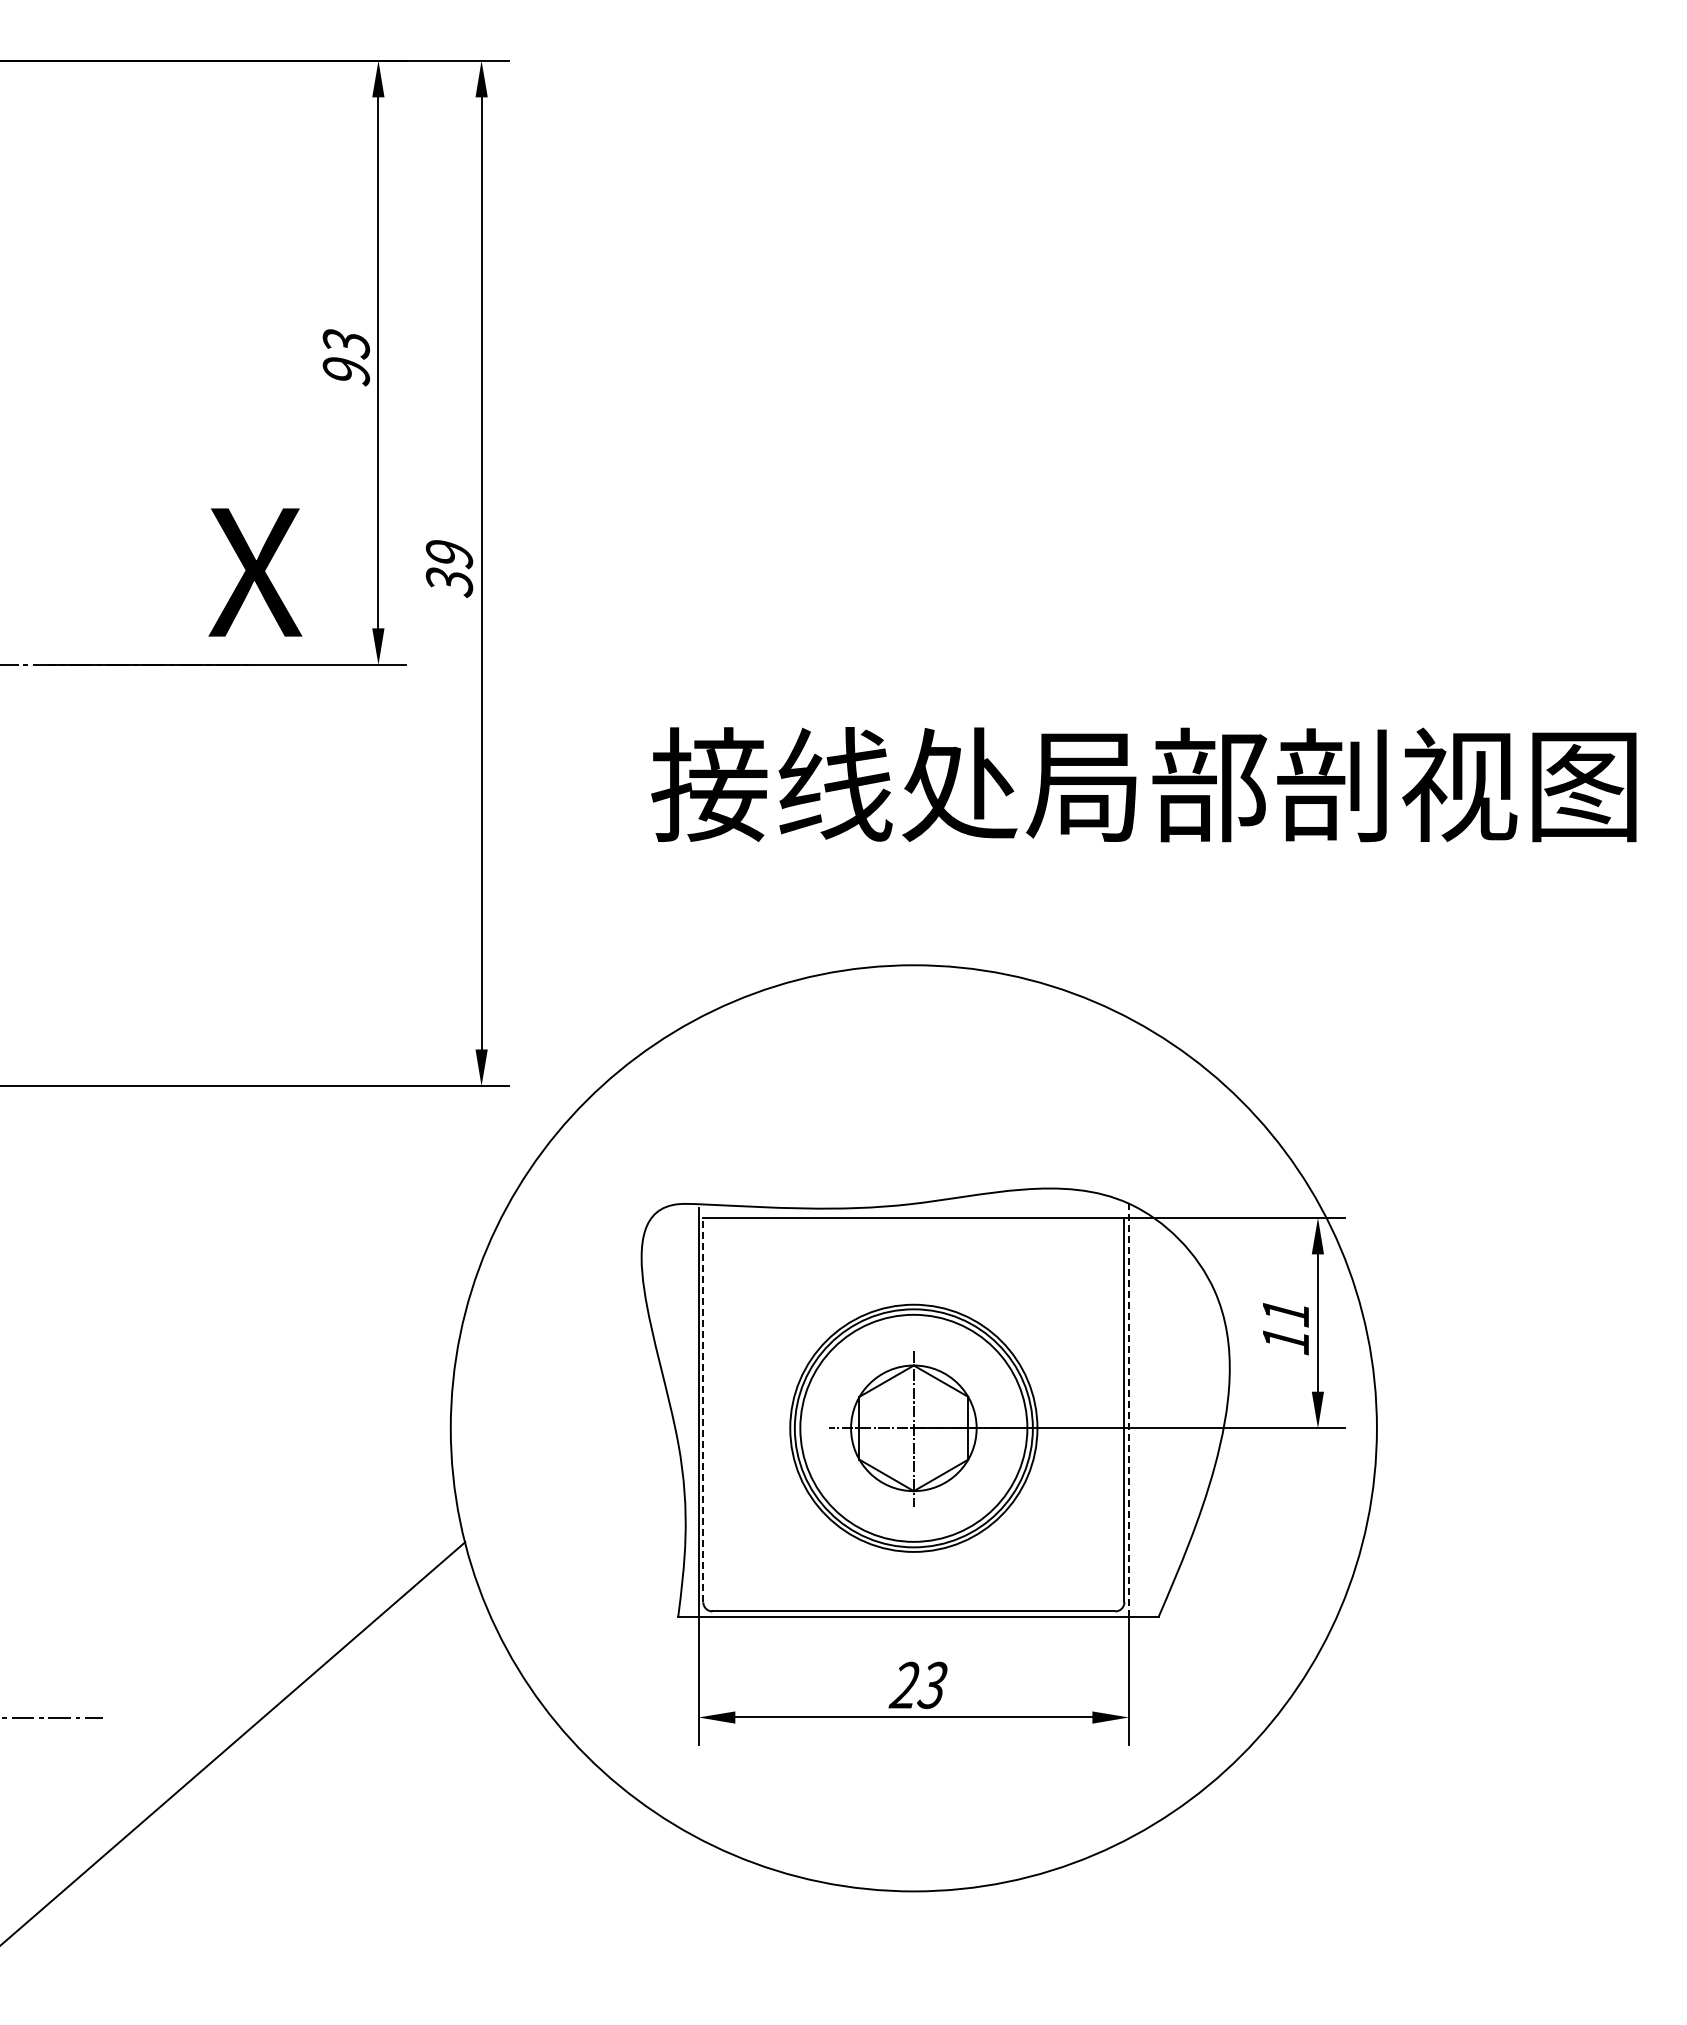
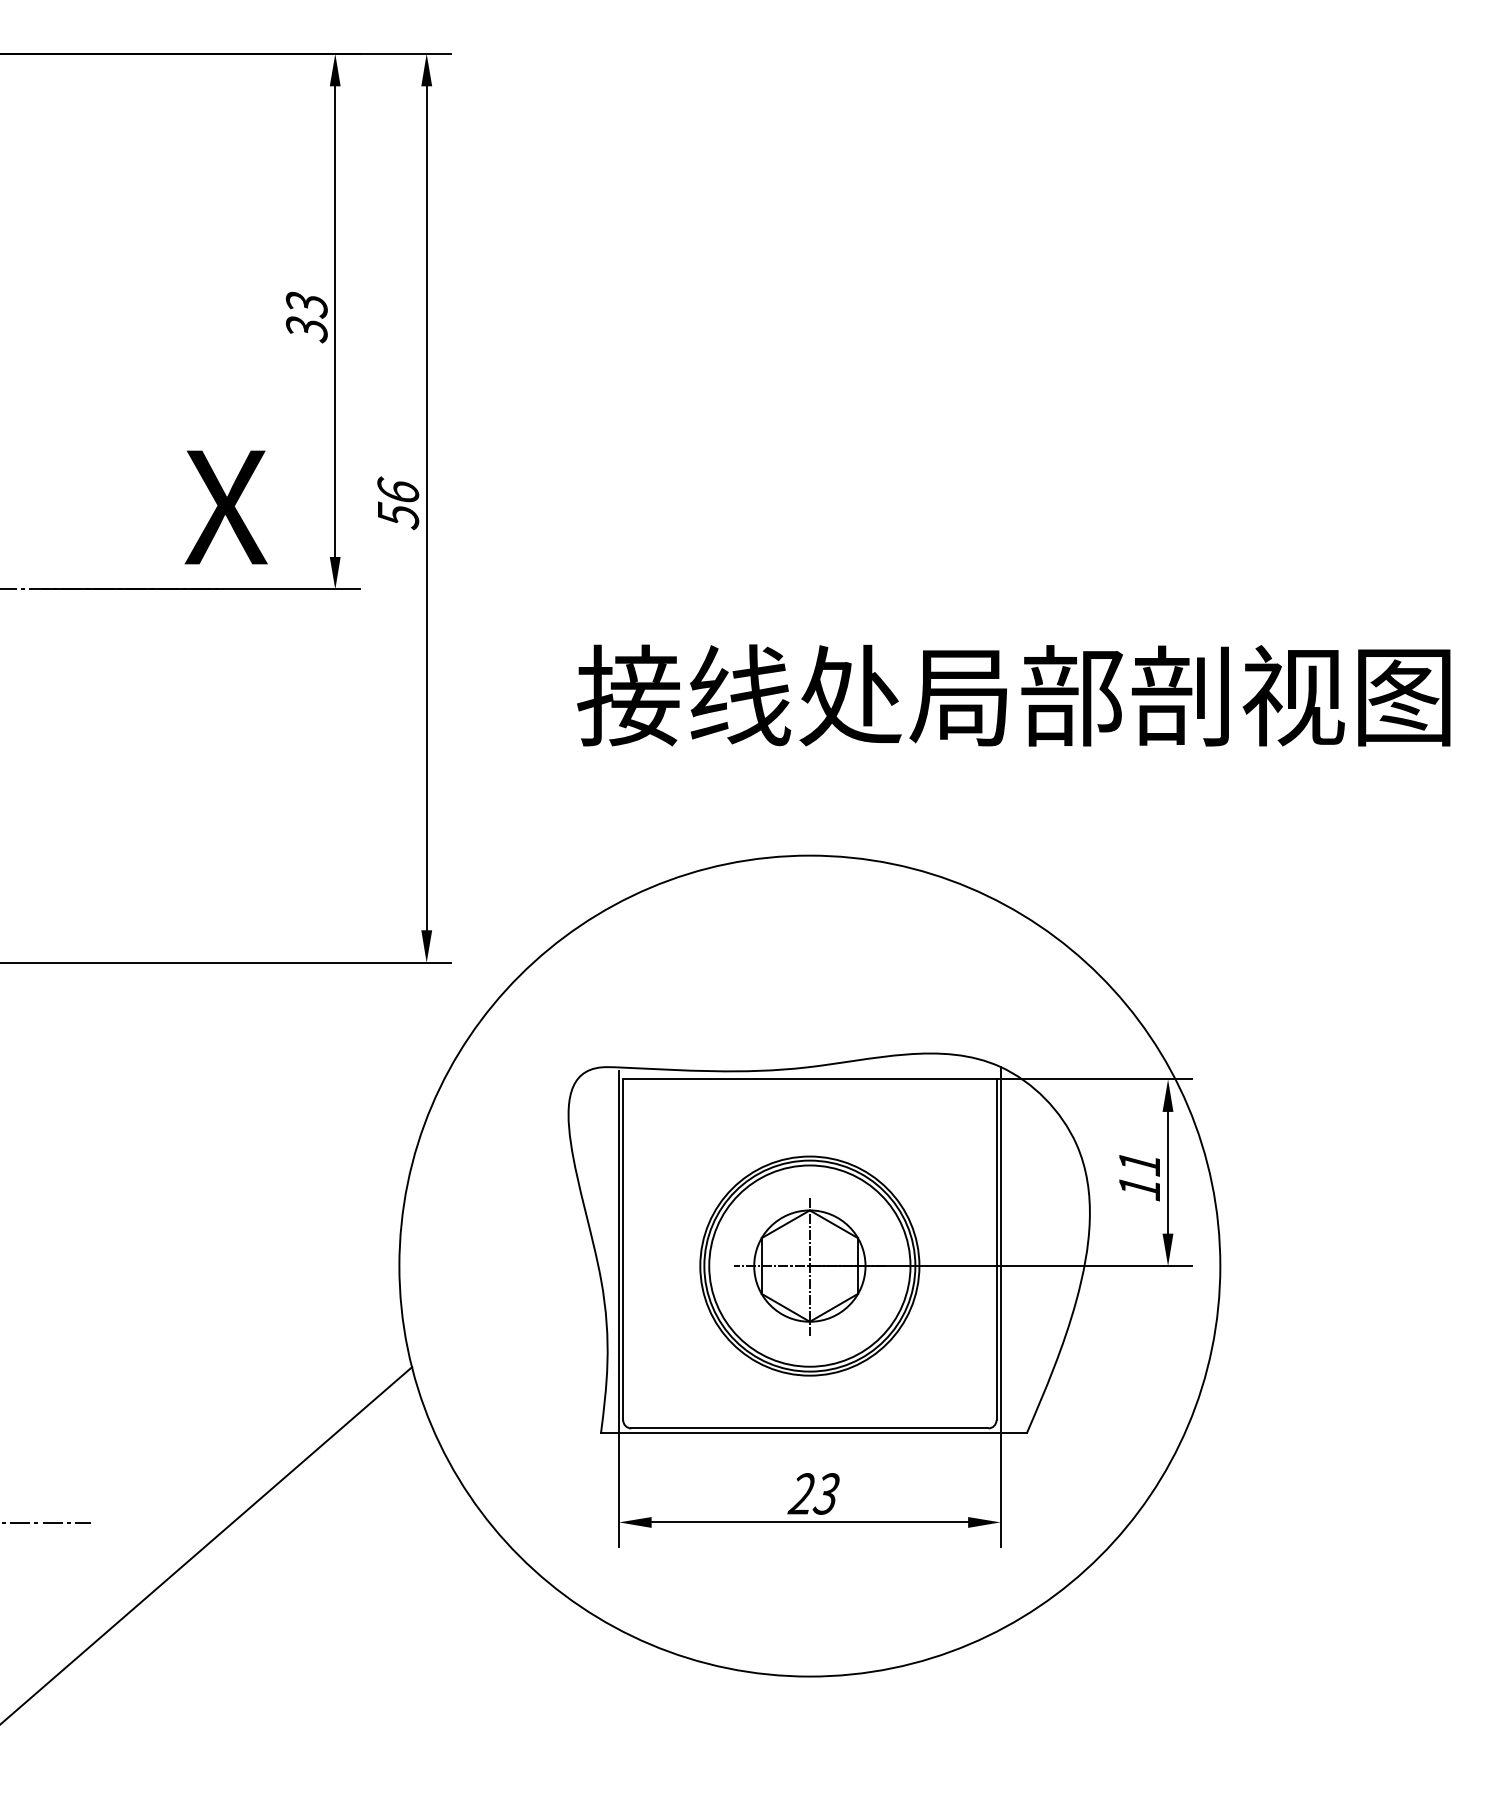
text: (346, 372) -> (306, 330), 93 -> 33
text: (449, 567) -> (398, 503), 39 -> 56
line: (703, 1409) -> (623, 1249), dashed -> solid
line: (1129, 1410) -> (1001, 1250), dashed -> solid

